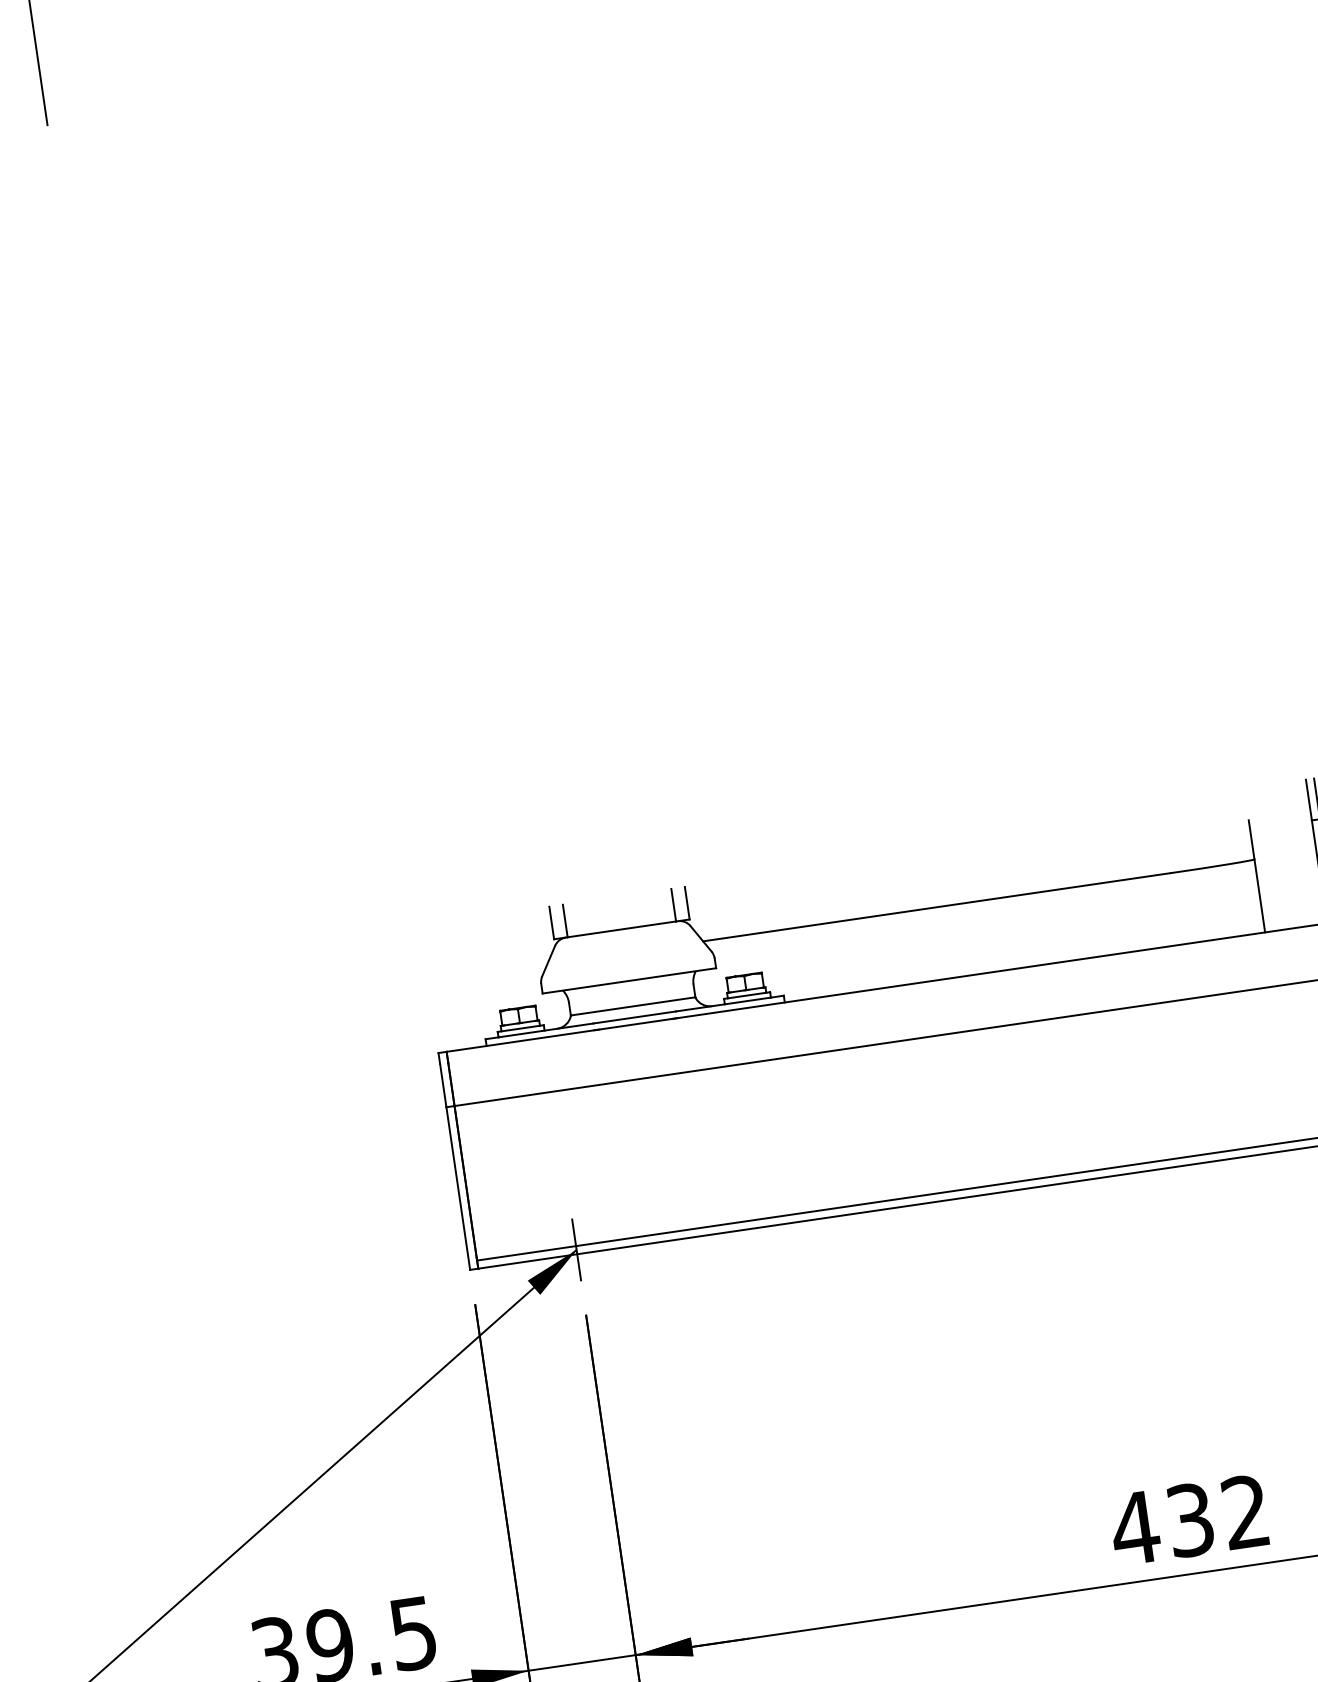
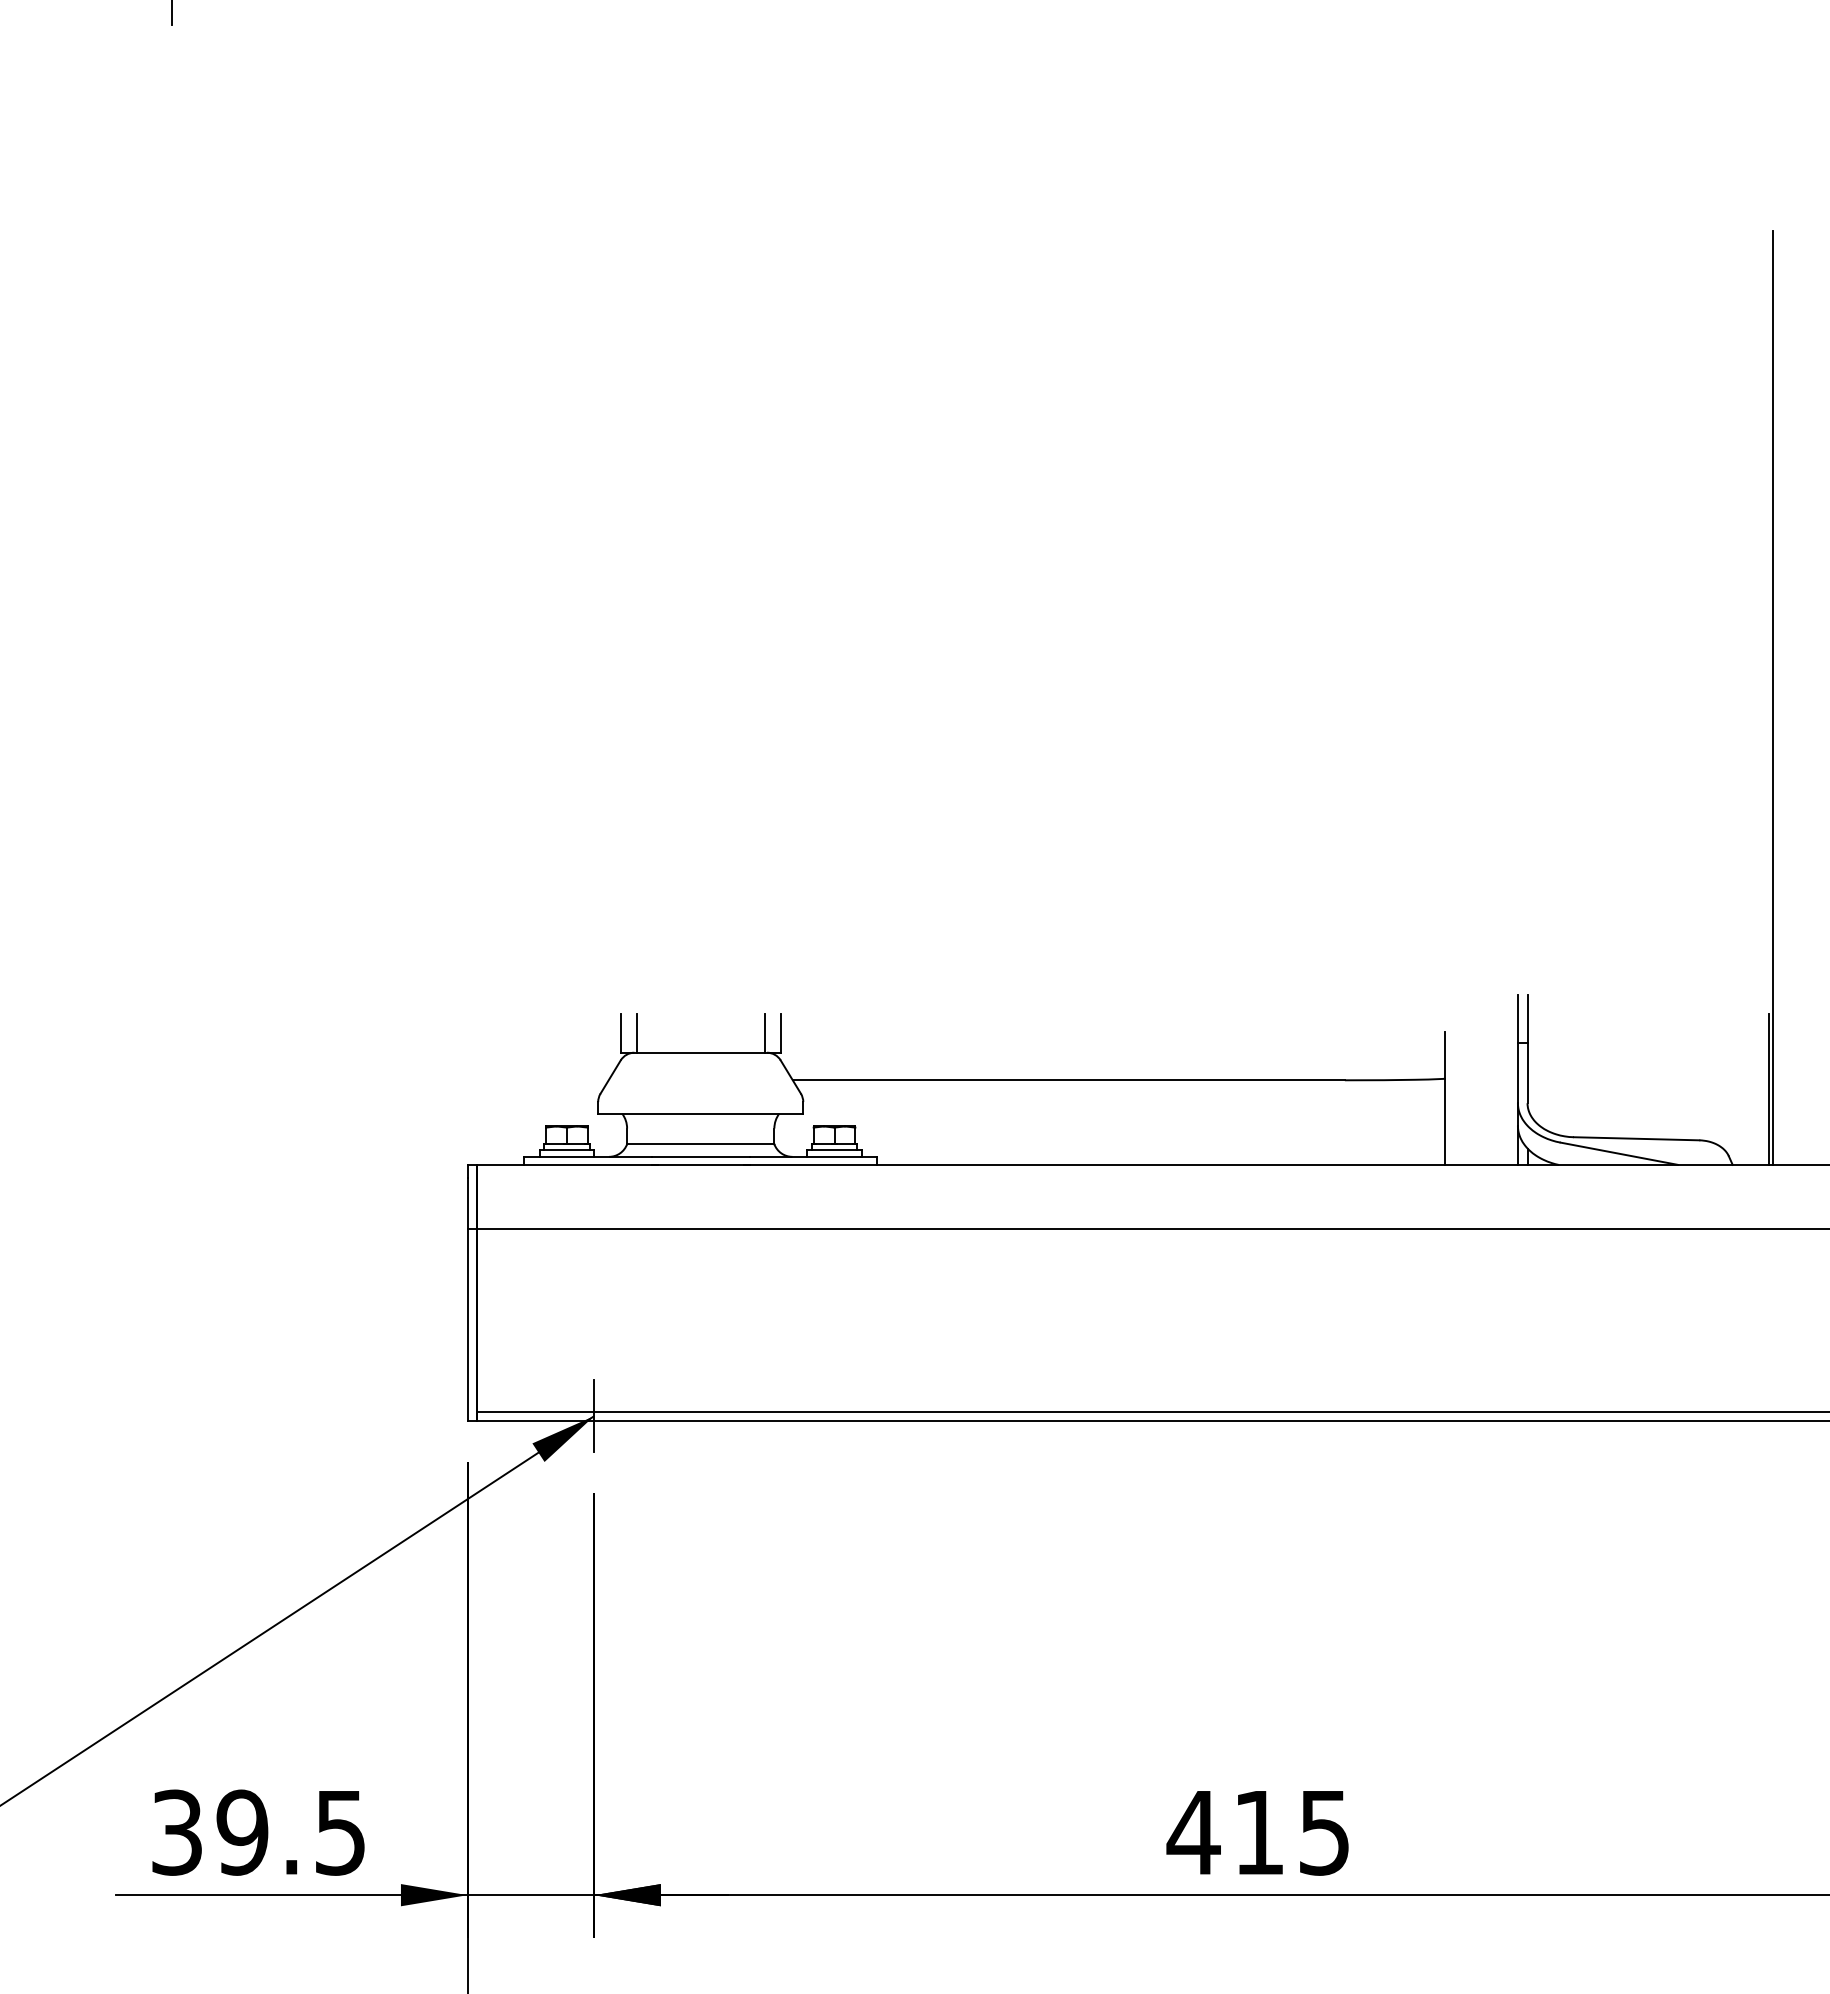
text: (1217, 1516) -> (1291, 1832), 432 -> 415

